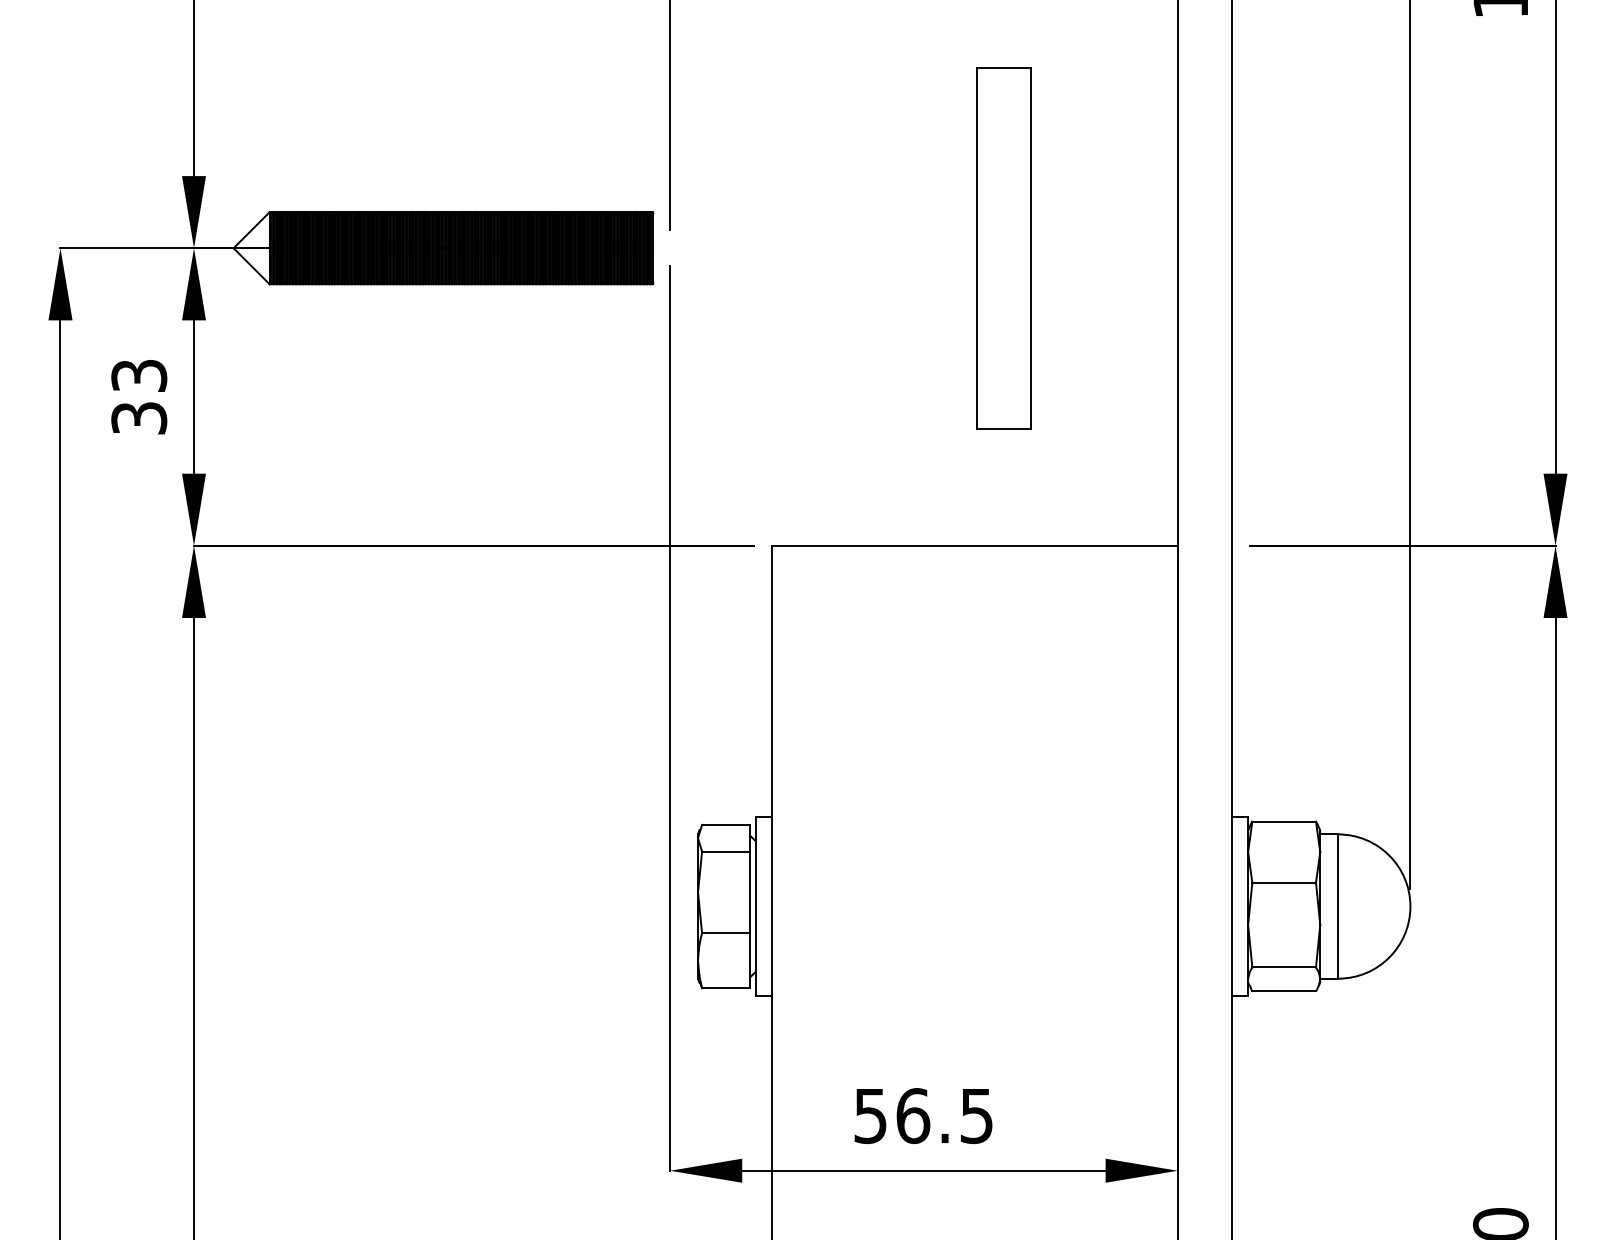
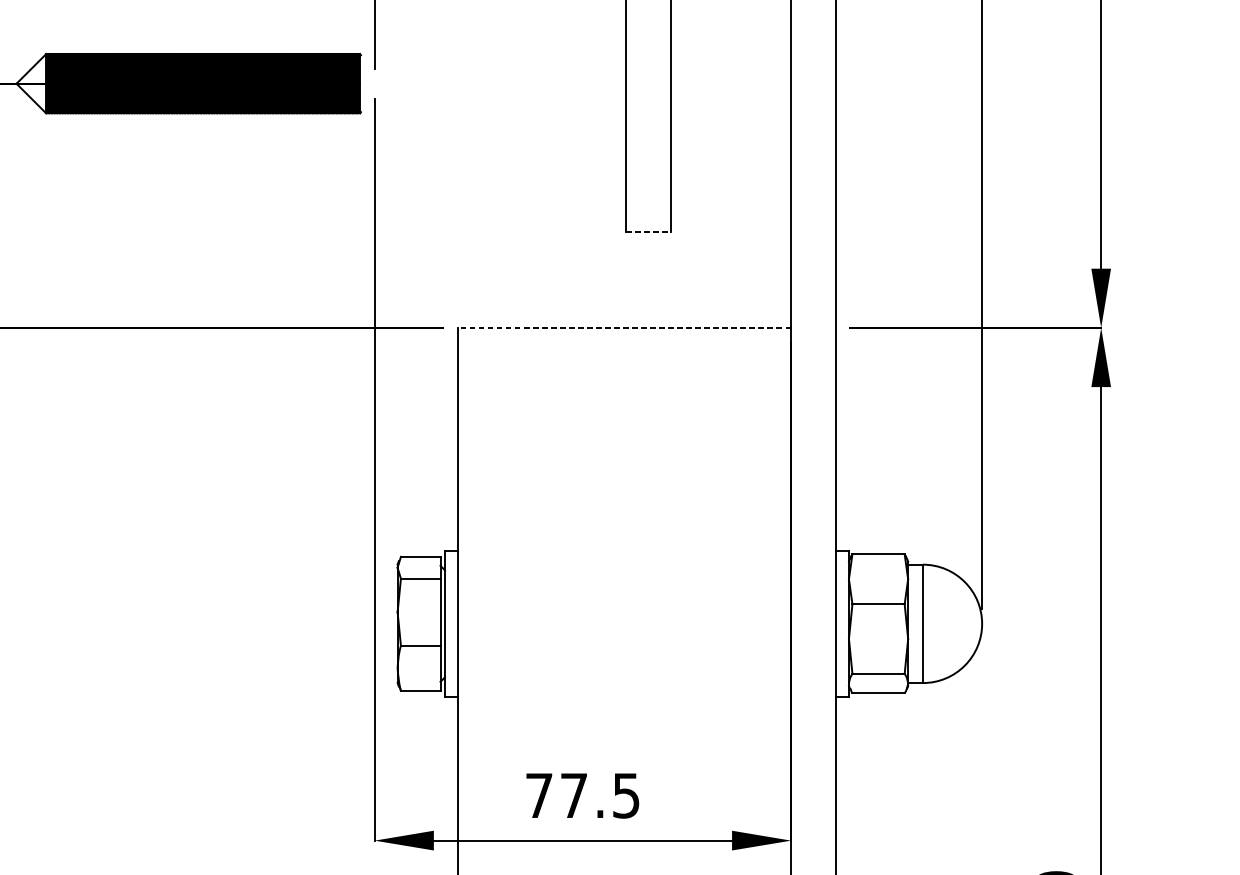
line: (1004, 428) -> (649, 231), solid -> dashed
line: (974, 545) -> (624, 327), solid -> dashed
text: (892, 1116) -> (557, 796), 56.5 -> 77.5

